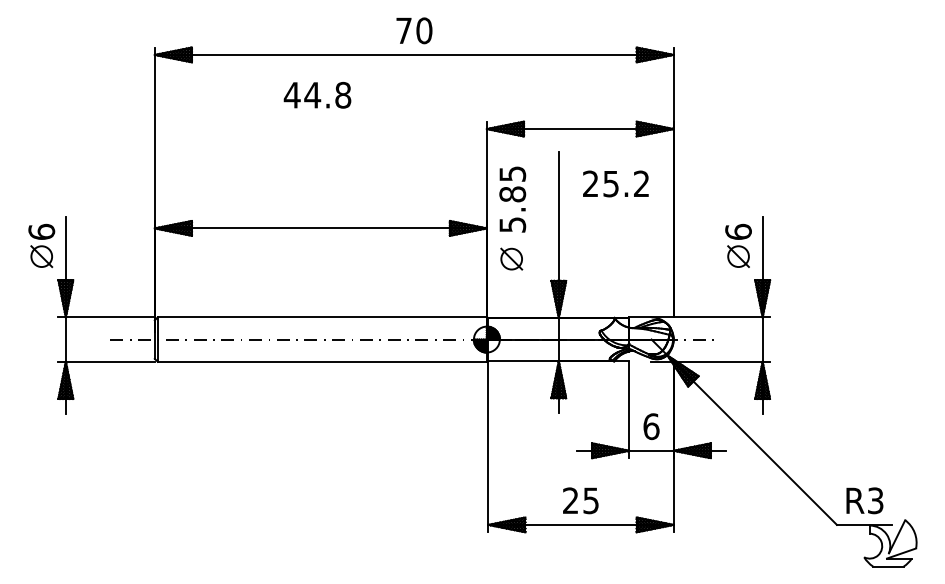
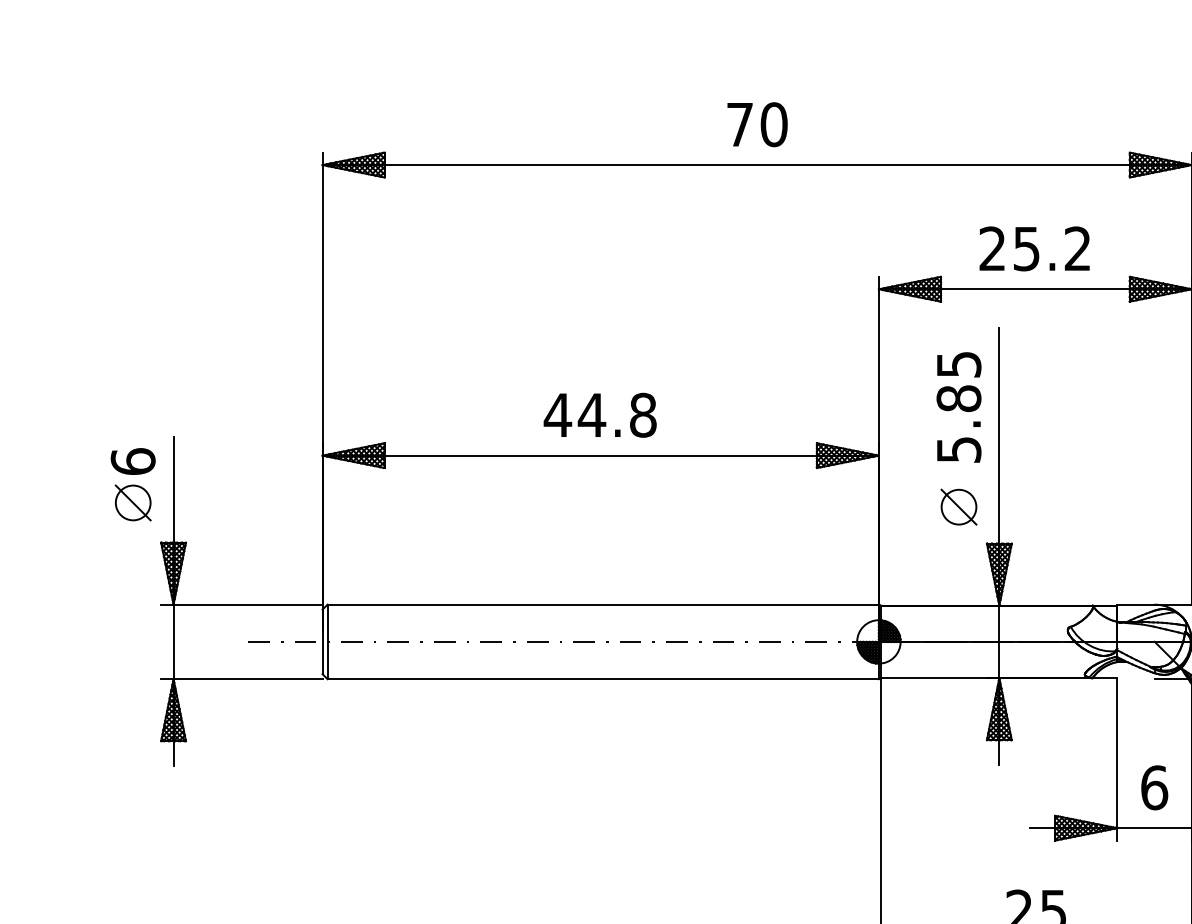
text: (317, 95) -> (600, 415), moved
text: (615, 183) -> (1034, 248), moved
text: (512, 199) -> (958, 407), moved
part: (511, 258) -> (958, 506), moved

